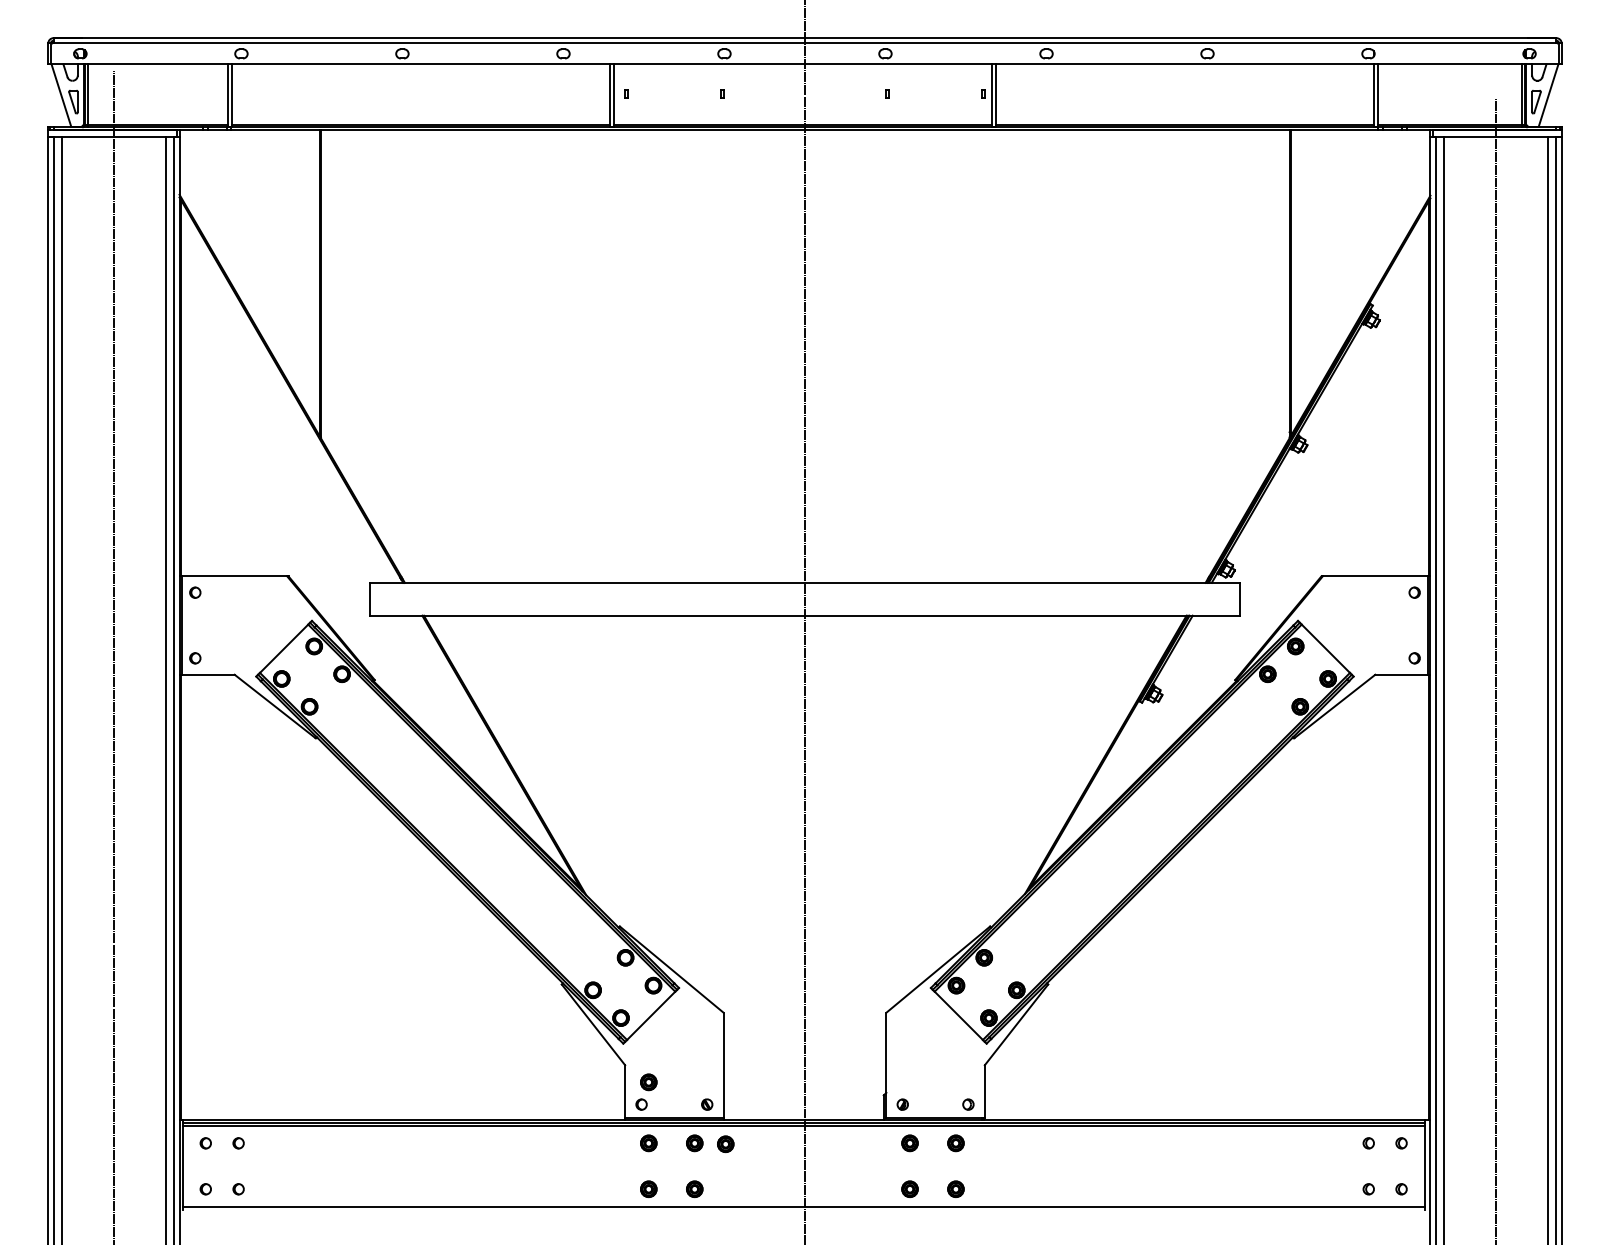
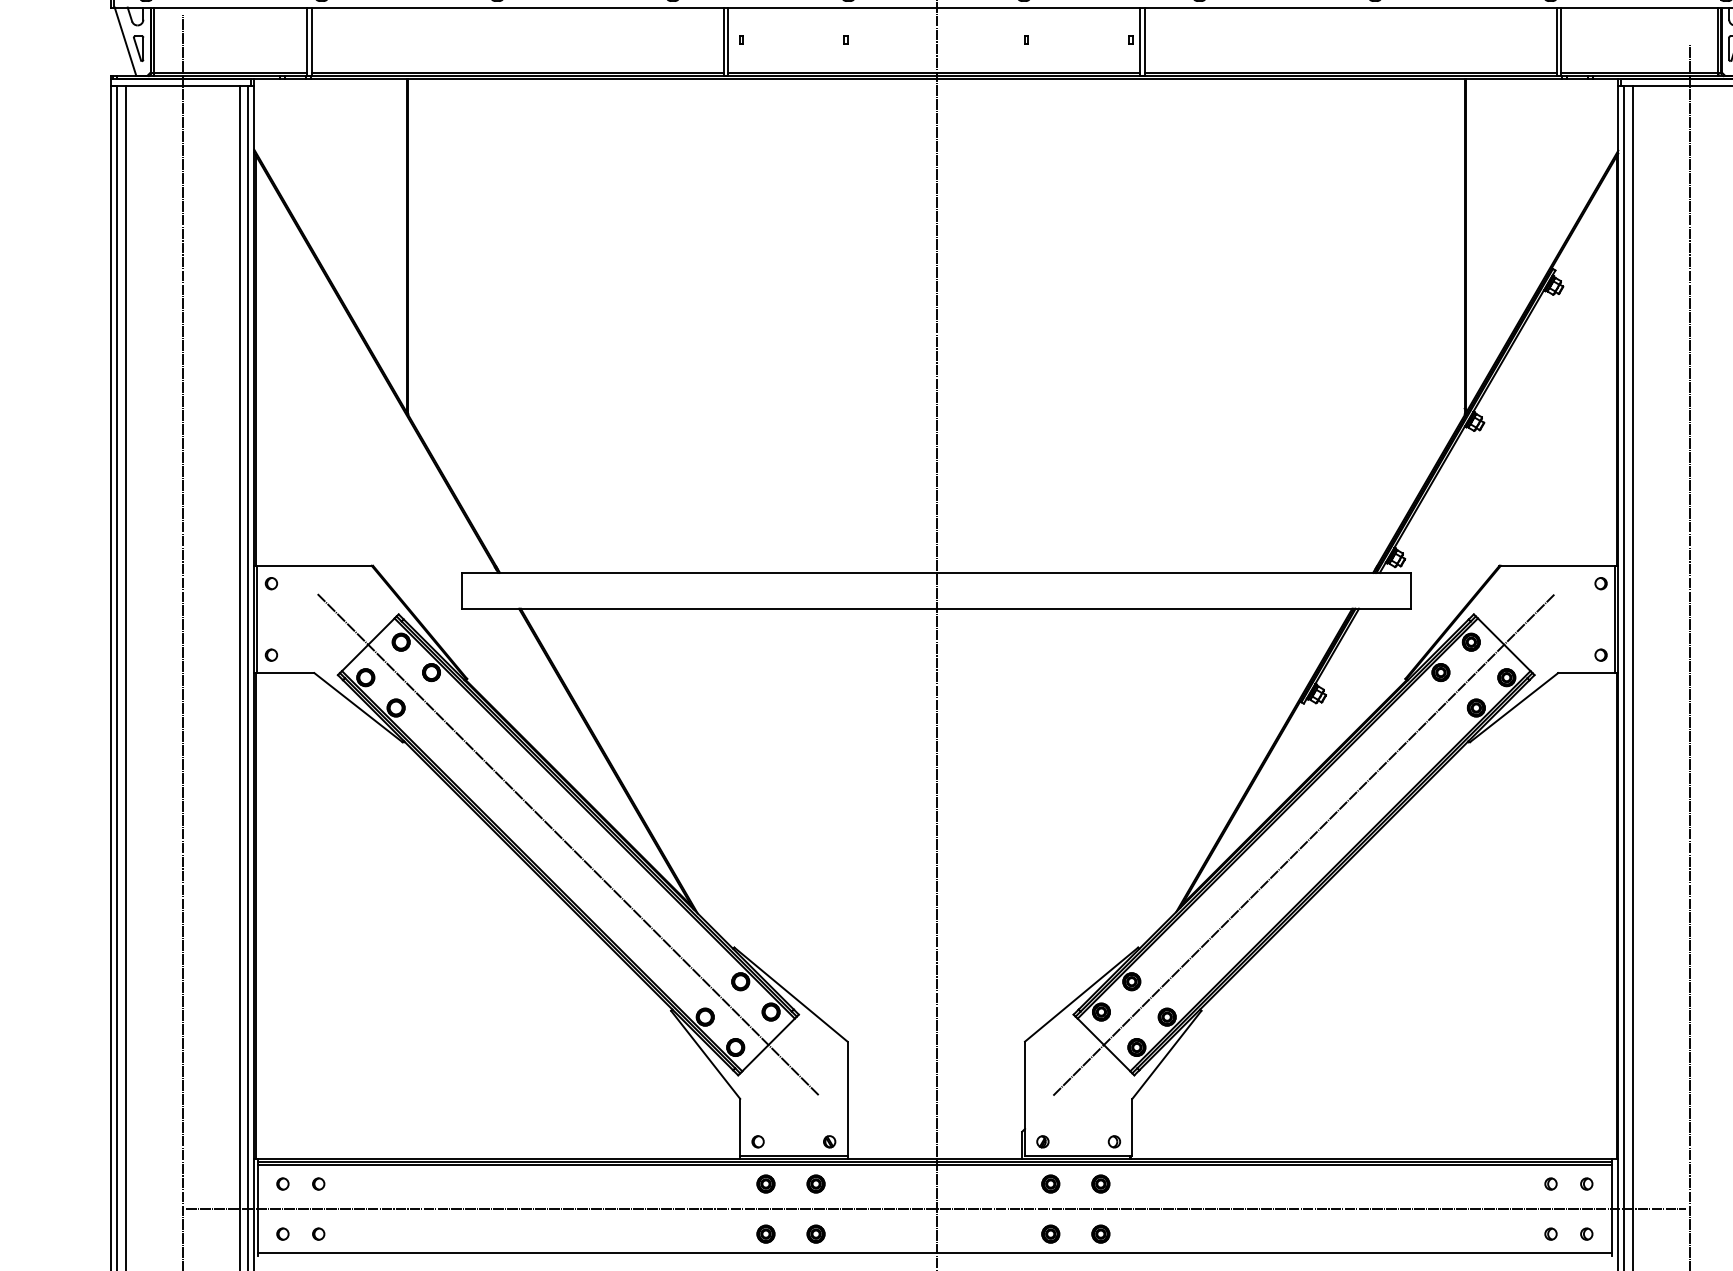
line: (467, 832) -> (568, 845), added
line: (1142, 832) -> (1304, 845), added
part: (648, 1082) -> (765, 1117), removed
part: (725, 1144) -> (849, 1185), removed
line: (804, 1166) -> (935, 1209), added

